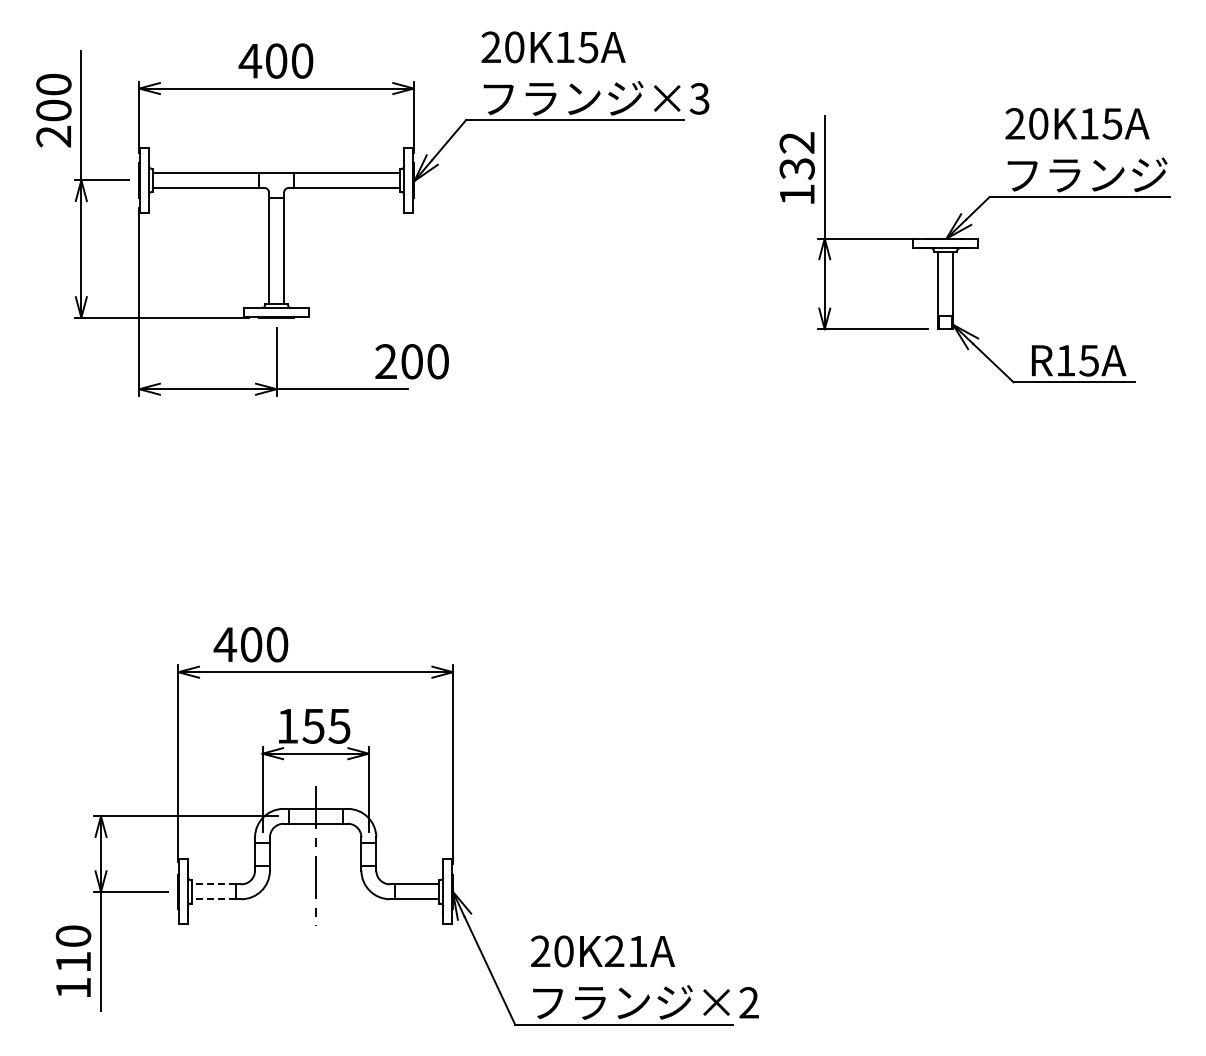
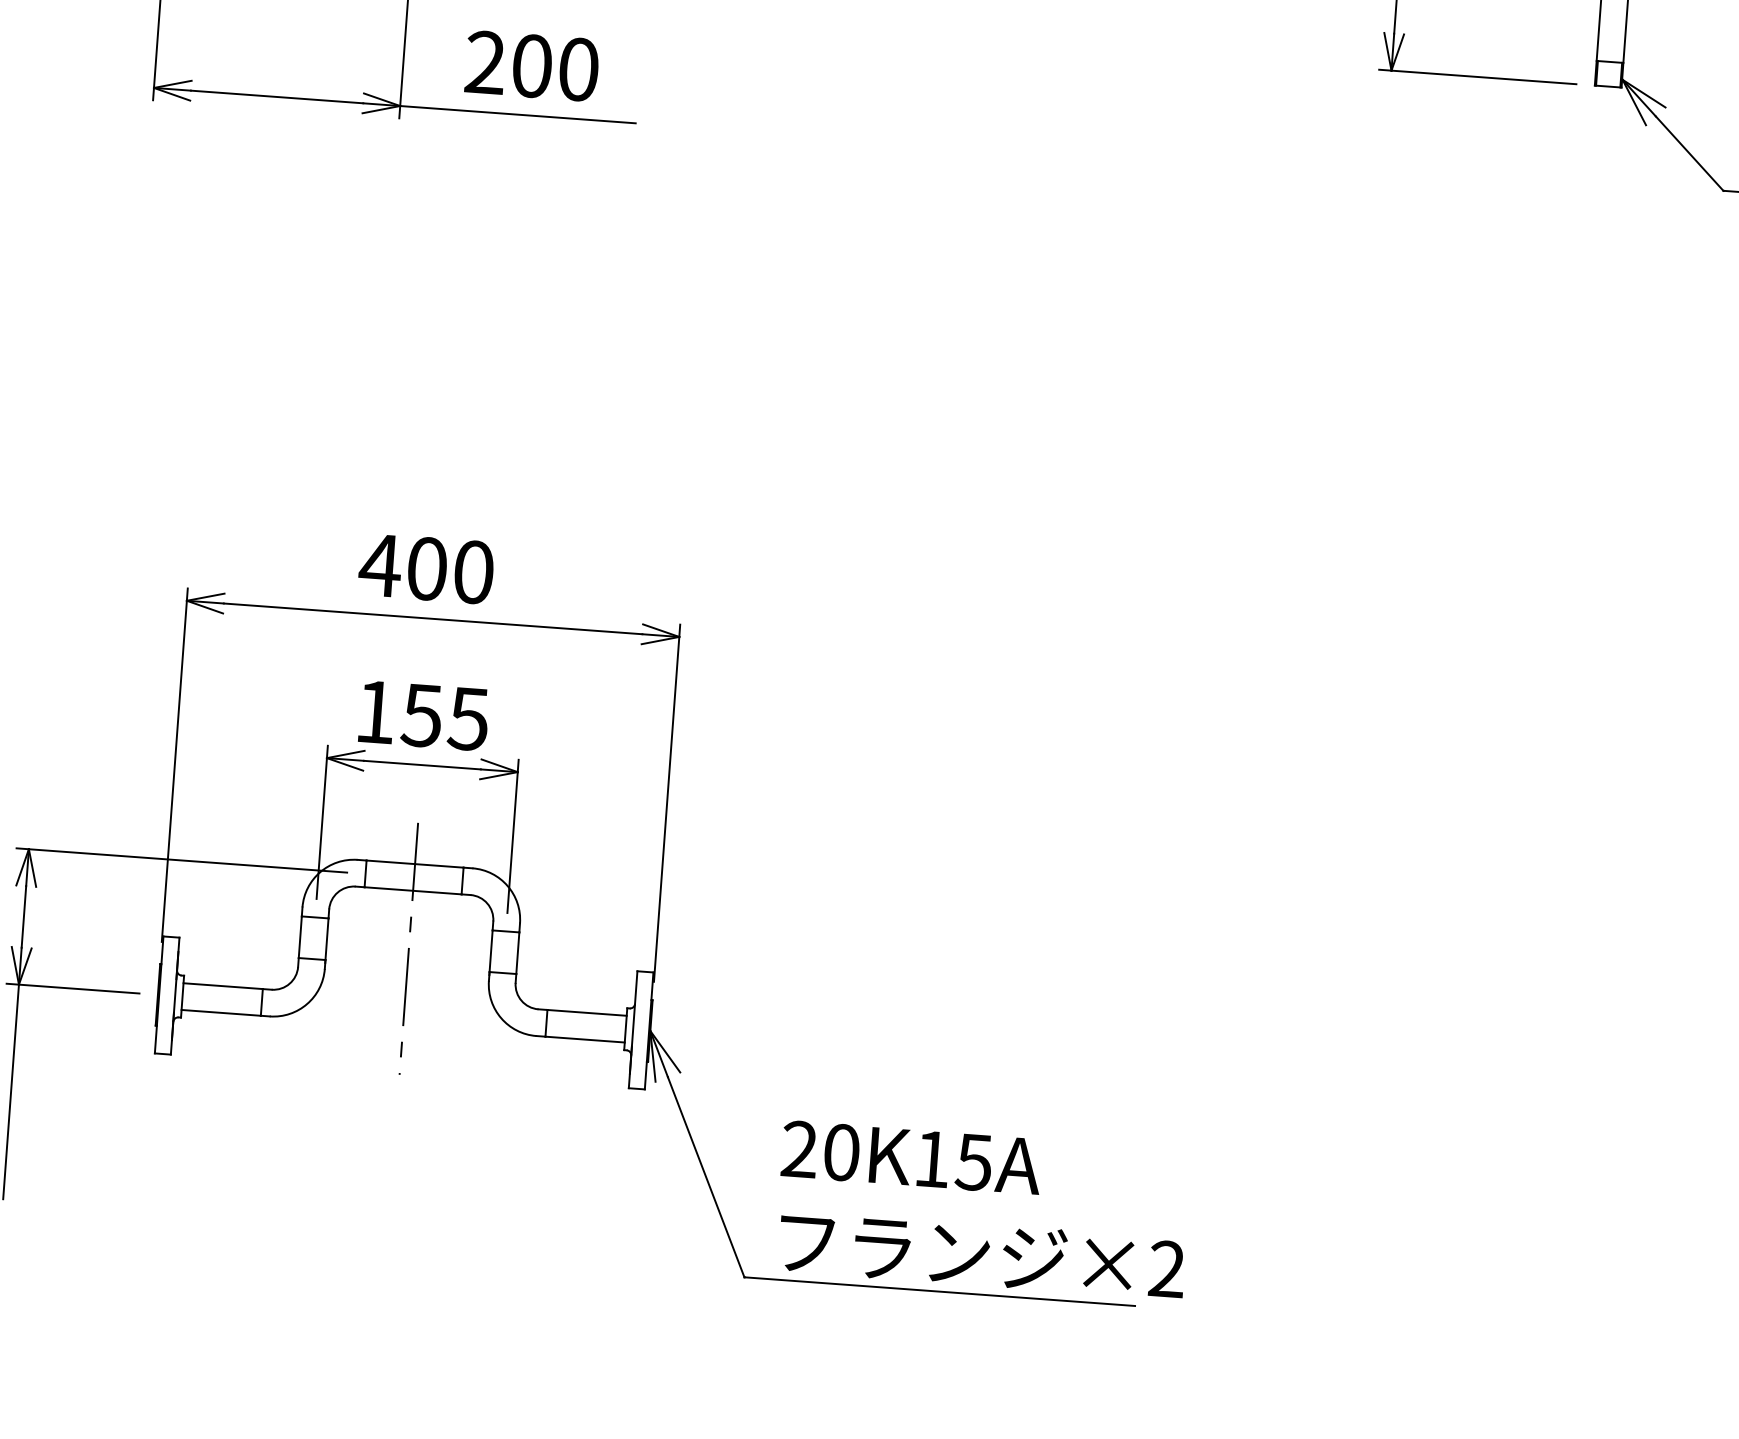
text: (411, 361) -> (531, 65), moved
text: (250, 644) -> (425, 568), moved
line: (213, 884) -> (221, 986), dashed -> solid
line: (213, 899) -> (219, 1013), dashed -> solid
text: (625, 951) -> (952, 1160), 20K21A -> 20K15A

